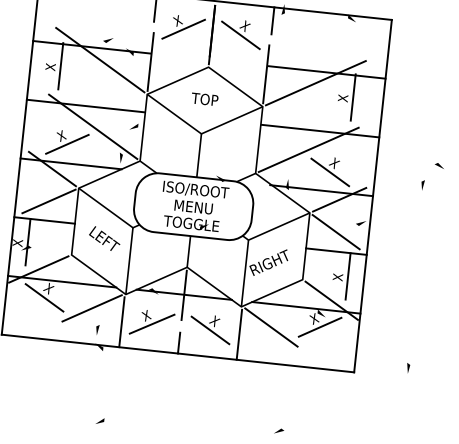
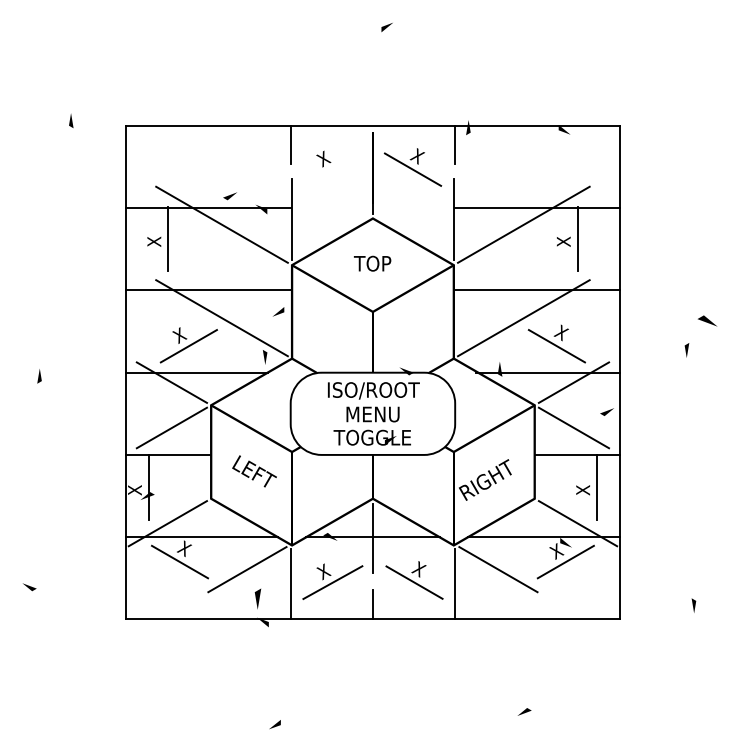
line: (183, 29) -> (332, 169), removed
part: (439, 165) -> (706, 320), size x1.4
part: (97, 329) -> (258, 598), size x1.4

